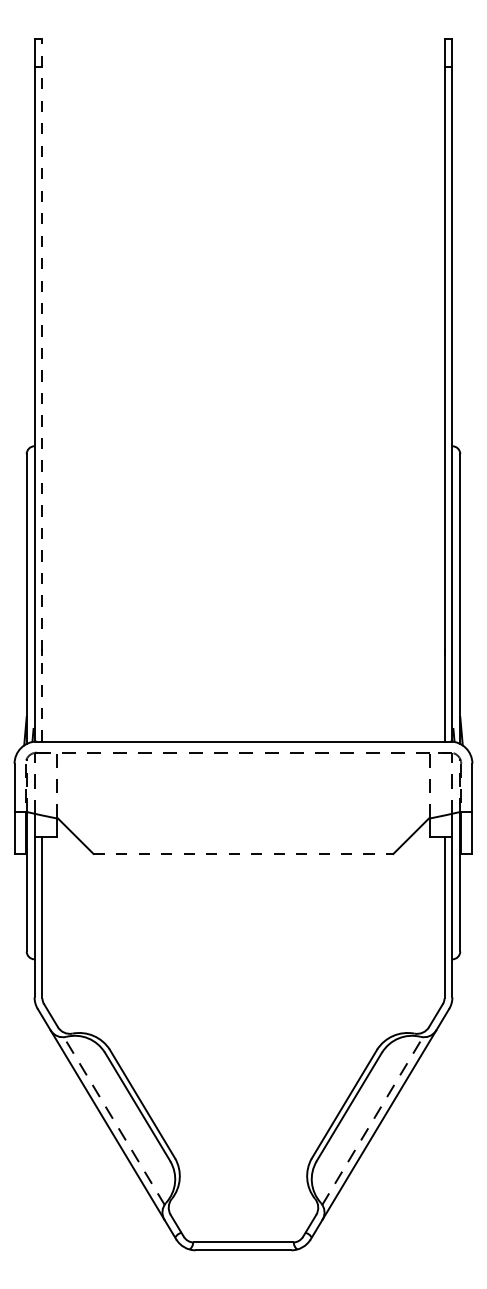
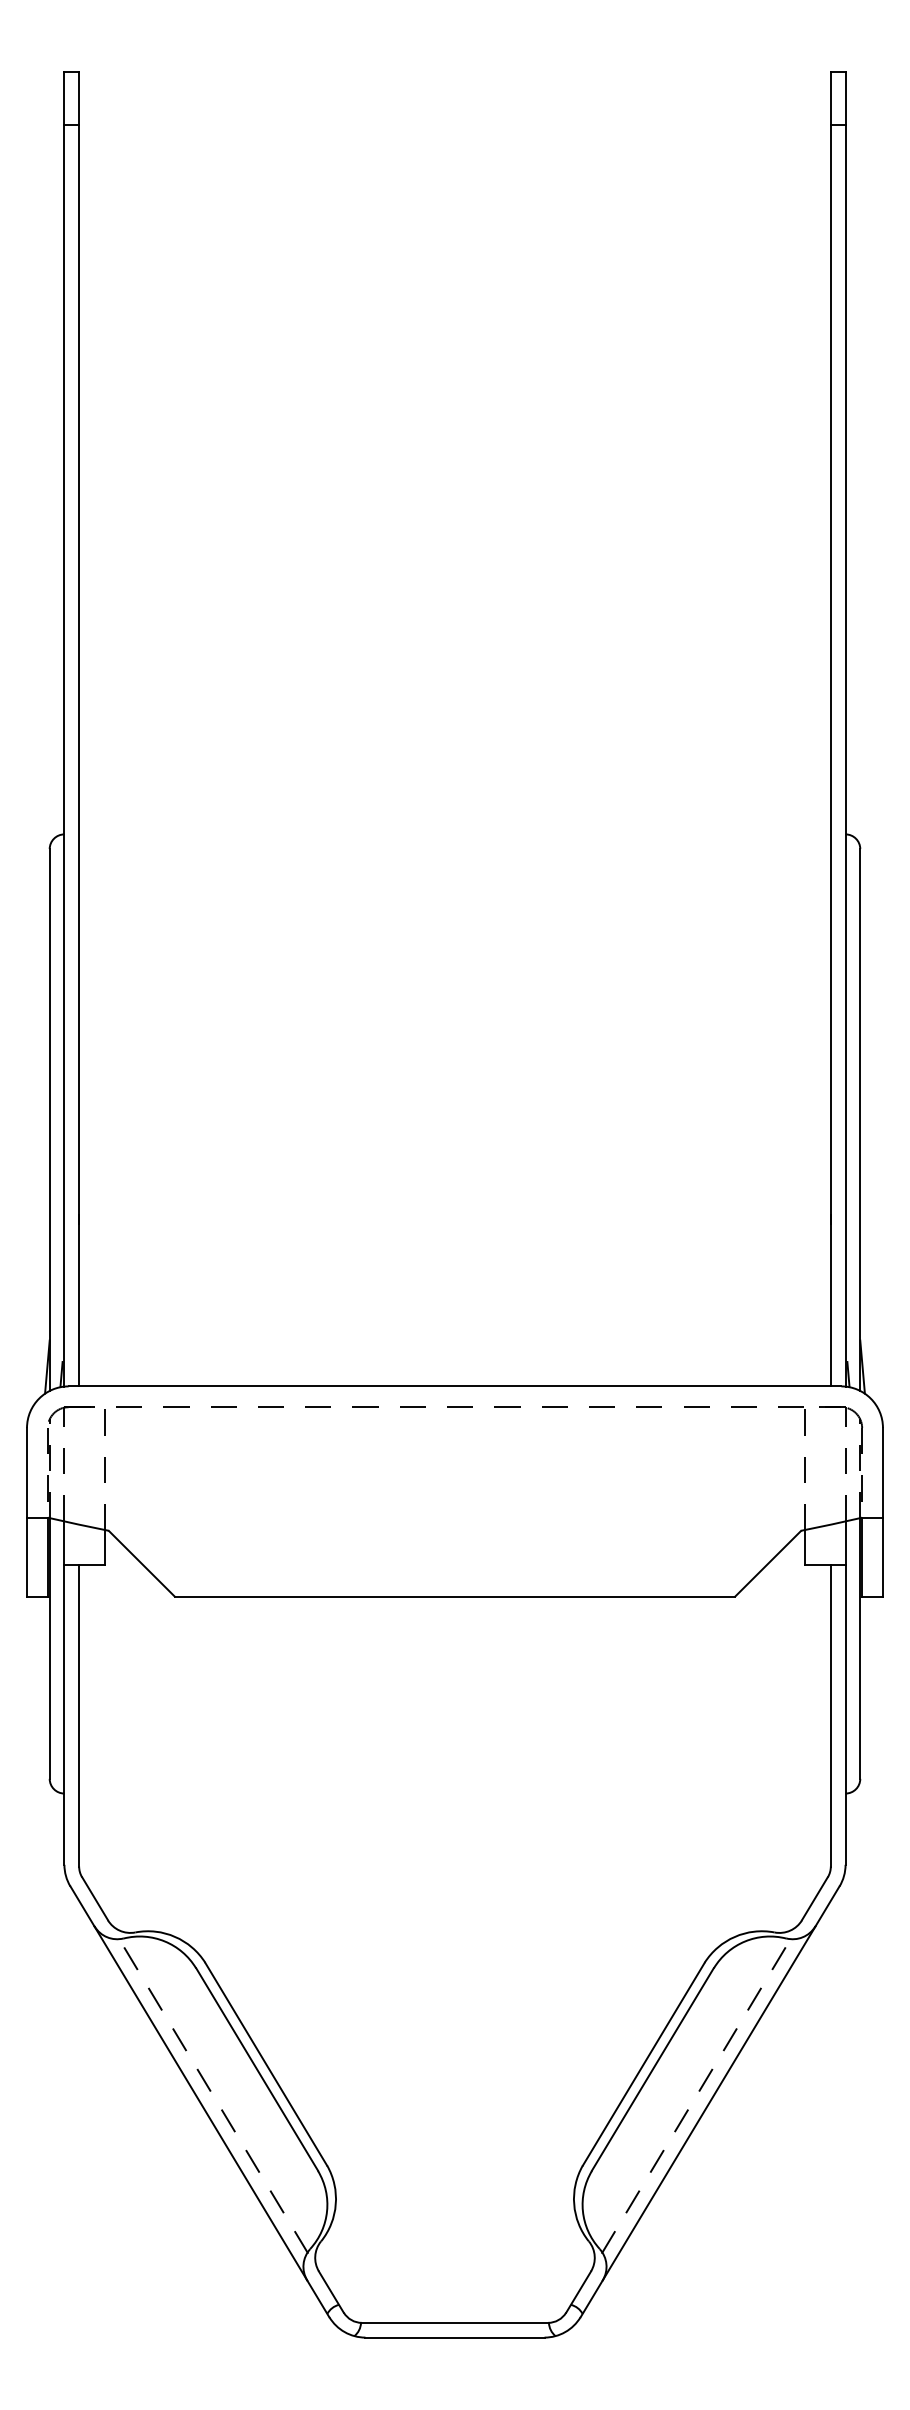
line: (42, 389) -> (79, 728), dashed -> solid
line: (243, 853) -> (455, 1595), dashed -> solid

